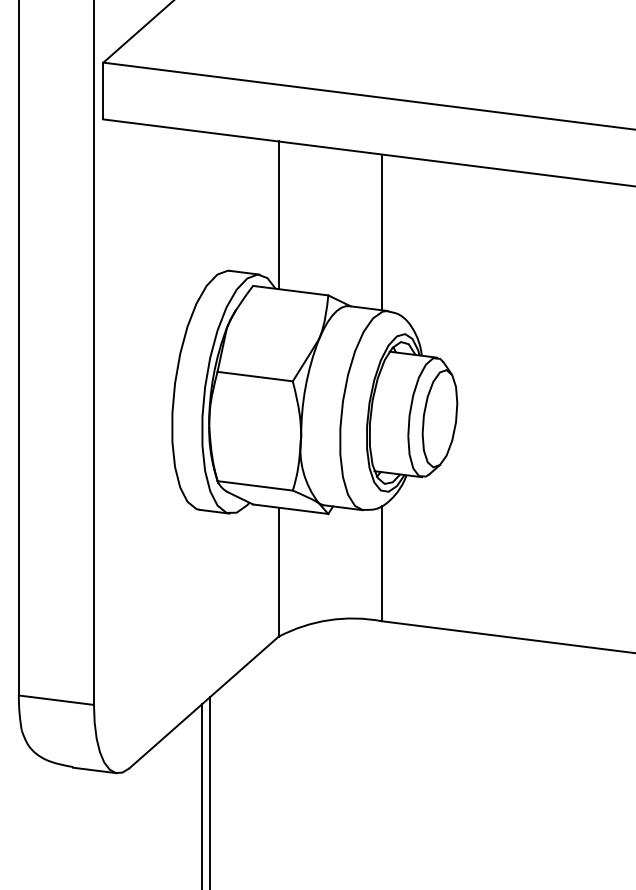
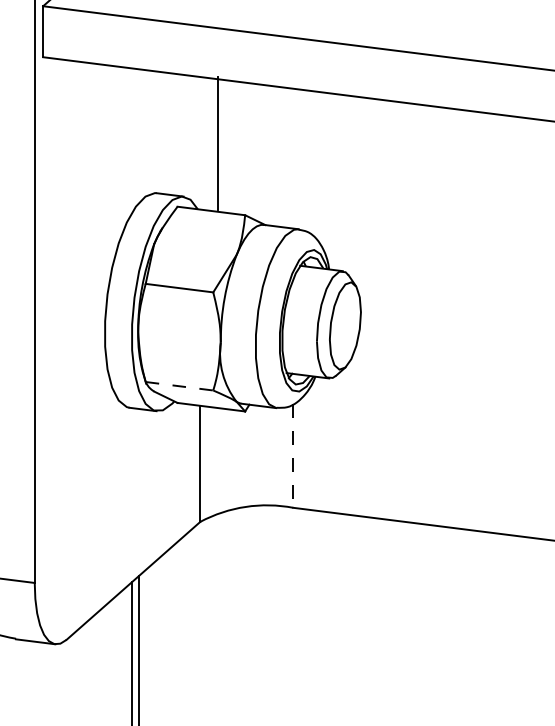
line: (278, 215) -> (218, 143), moved
line: (382, 232) -> (293, 158), removed
line: (255, 485) -> (179, 385), solid -> dashed
line: (382, 563) -> (293, 455), solid -> dashed

